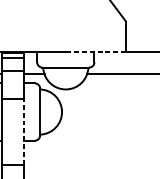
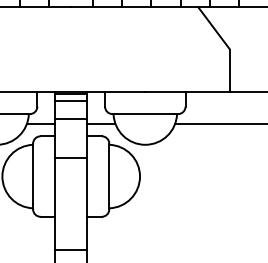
line: (95, 51) -> (187, 91), dashed -> solid
line: (24, 131) -> (87, 203), dashed -> solid

